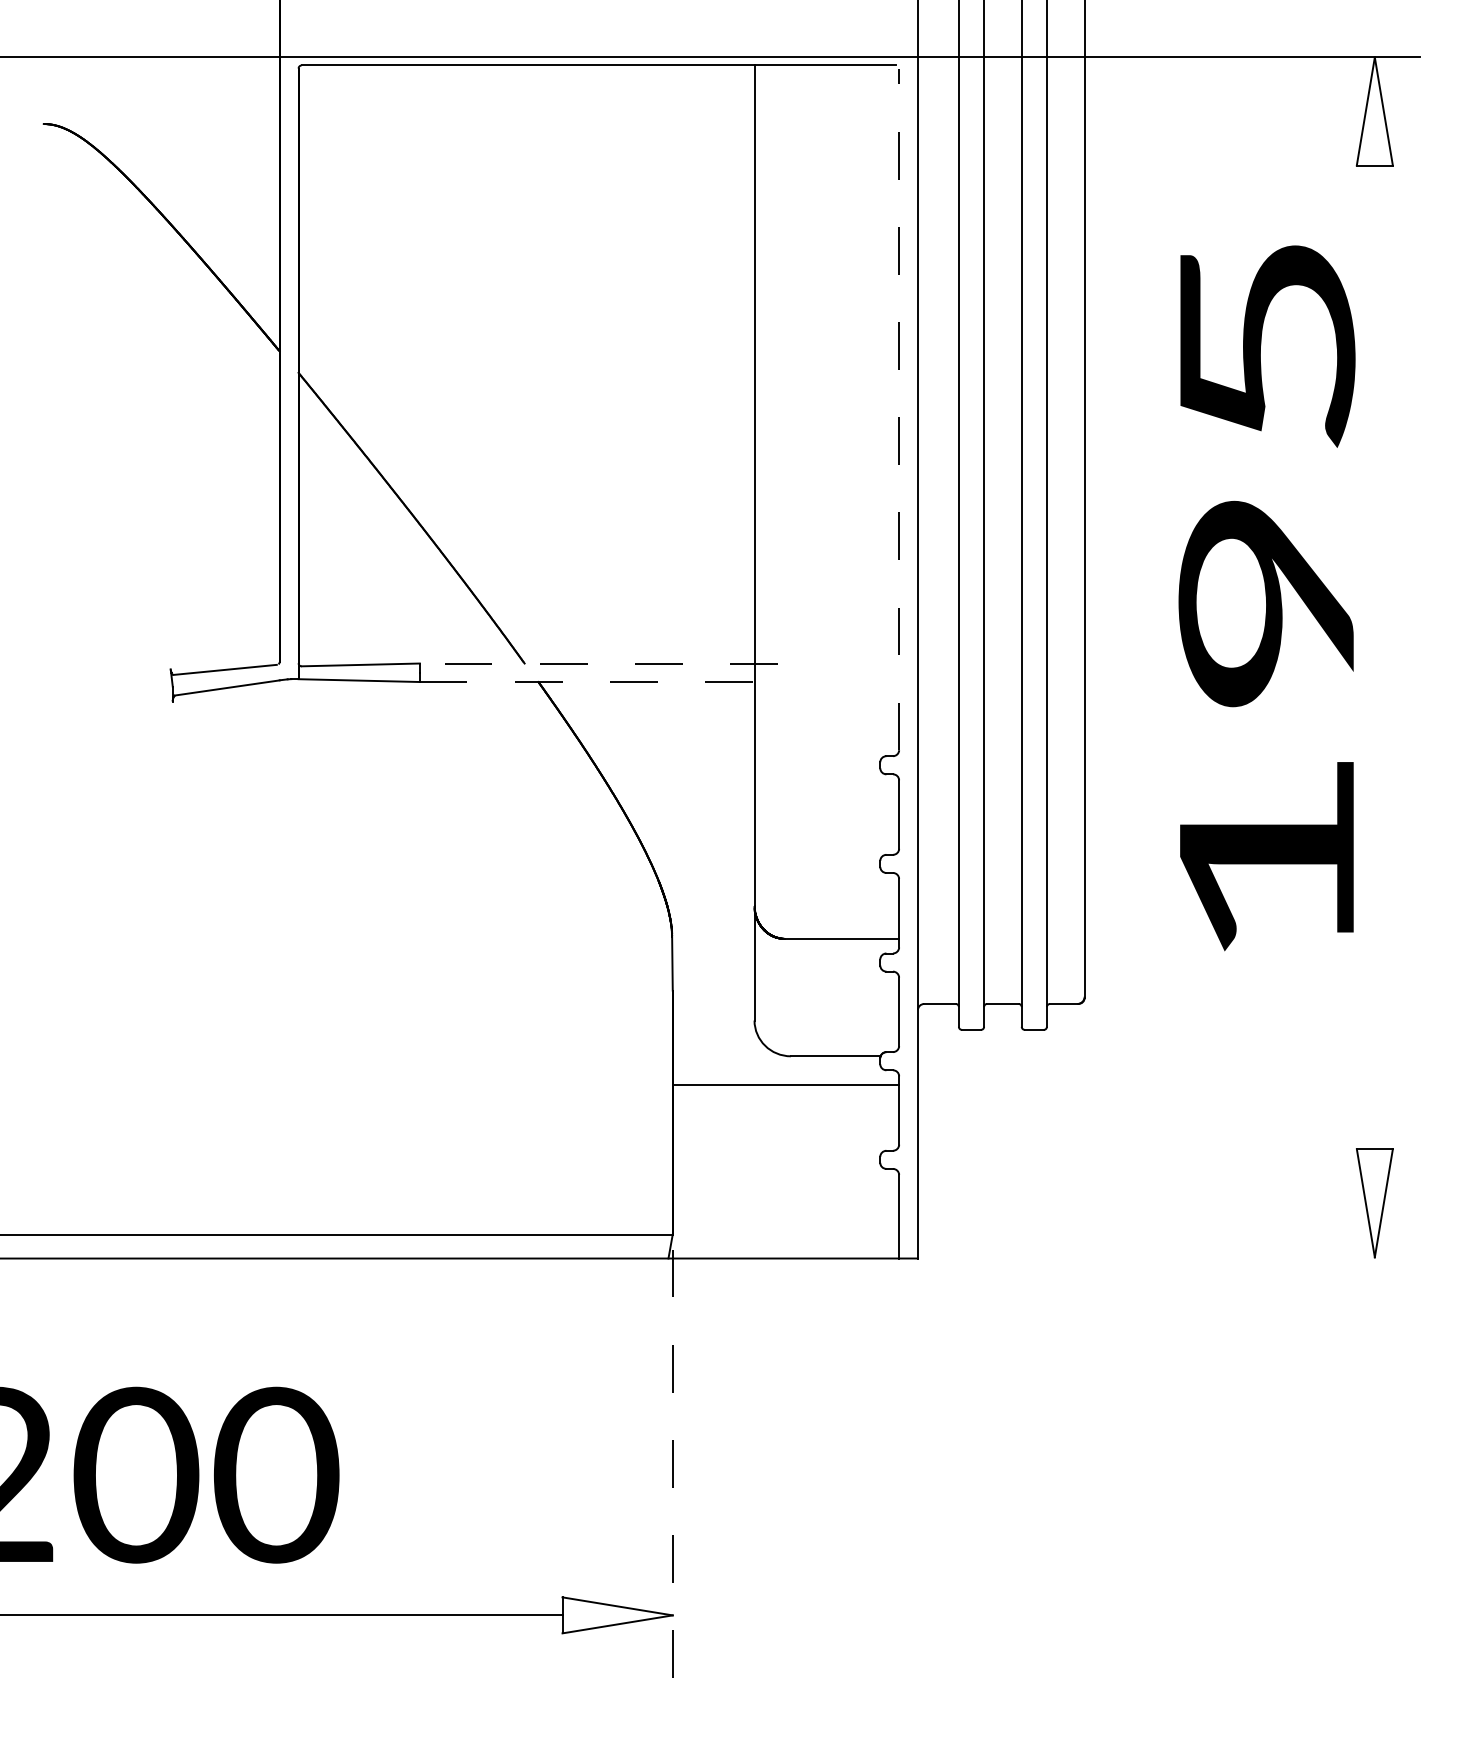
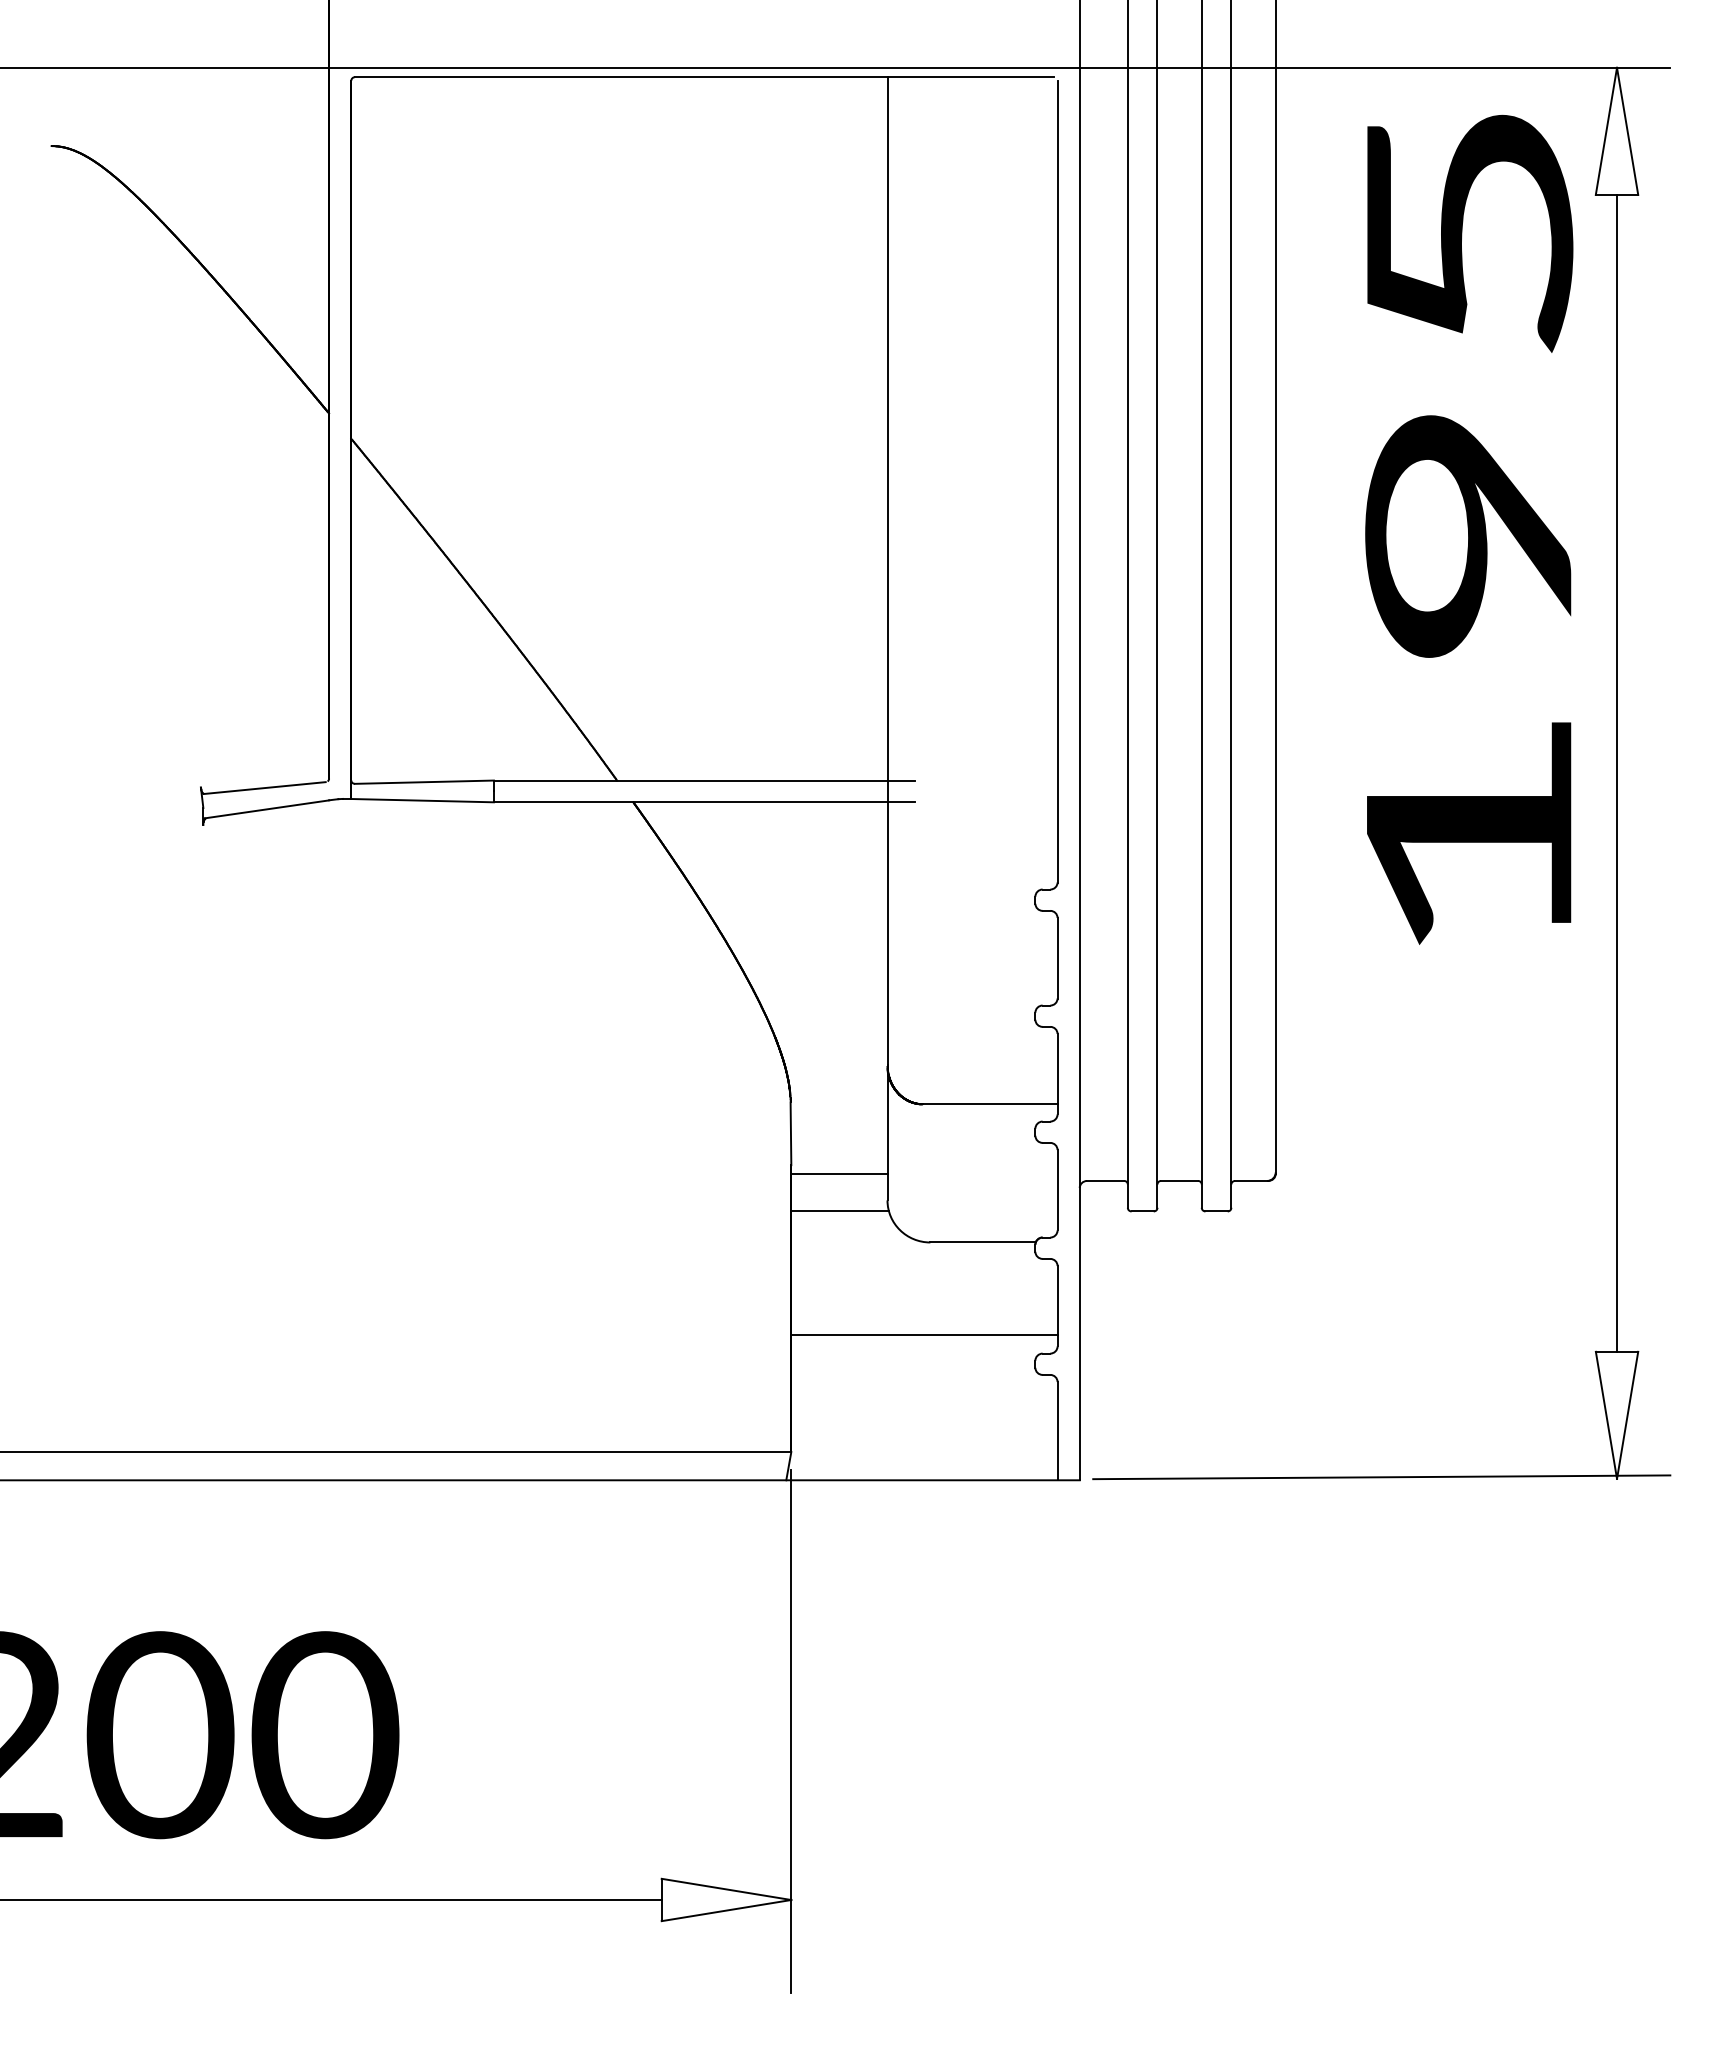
line: (899, 409) -> (1057, 481), dashed -> solid
text: (1267, 598) -> (1469, 529), moved
line: (1375, 656) -> (1617, 772), added
line: (598, 663) -> (703, 780), dashed -> solid
line: (598, 682) -> (704, 802), dashed -> solid
line: (713, 997) -> (839, 1173), added
line: (713, 1029) -> (839, 1211), added
line: (785, 1085) -> (924, 1335), moved
line: (1174, 1256) -> (1381, 1477), added
line: (672, 1472) -> (791, 1731), dashed -> solid

